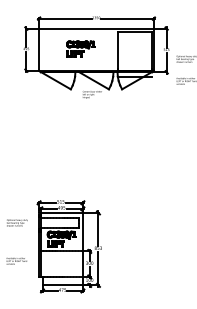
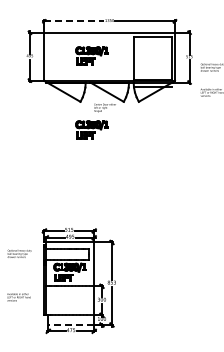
line: (65, 18) -> (74, 21), solid -> dashed
part: (80, 113) -> (91, 129), added
line: (62, 285) -> (71, 324), solid -> dashed

